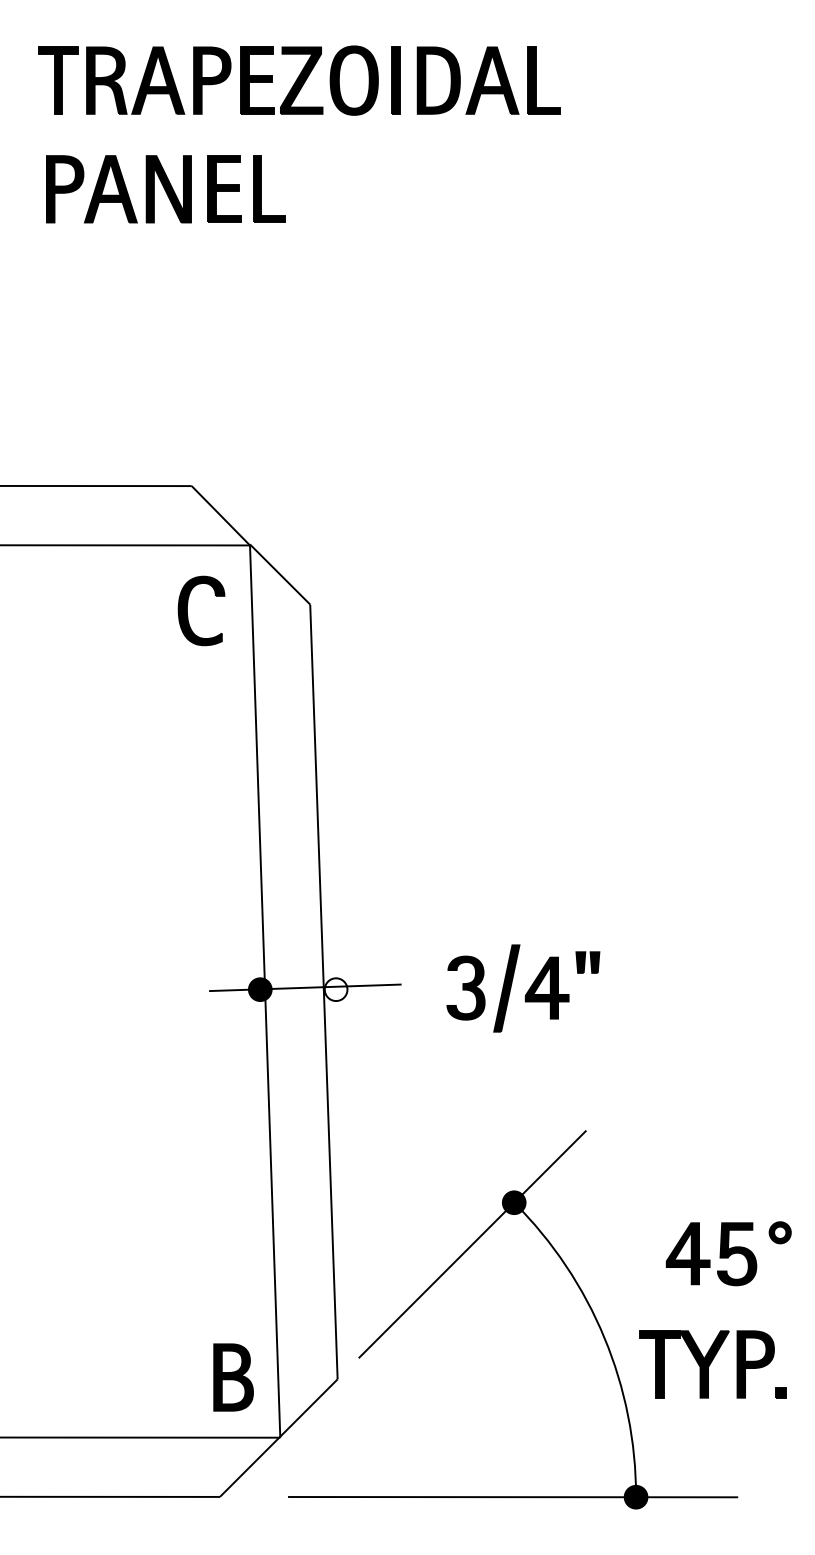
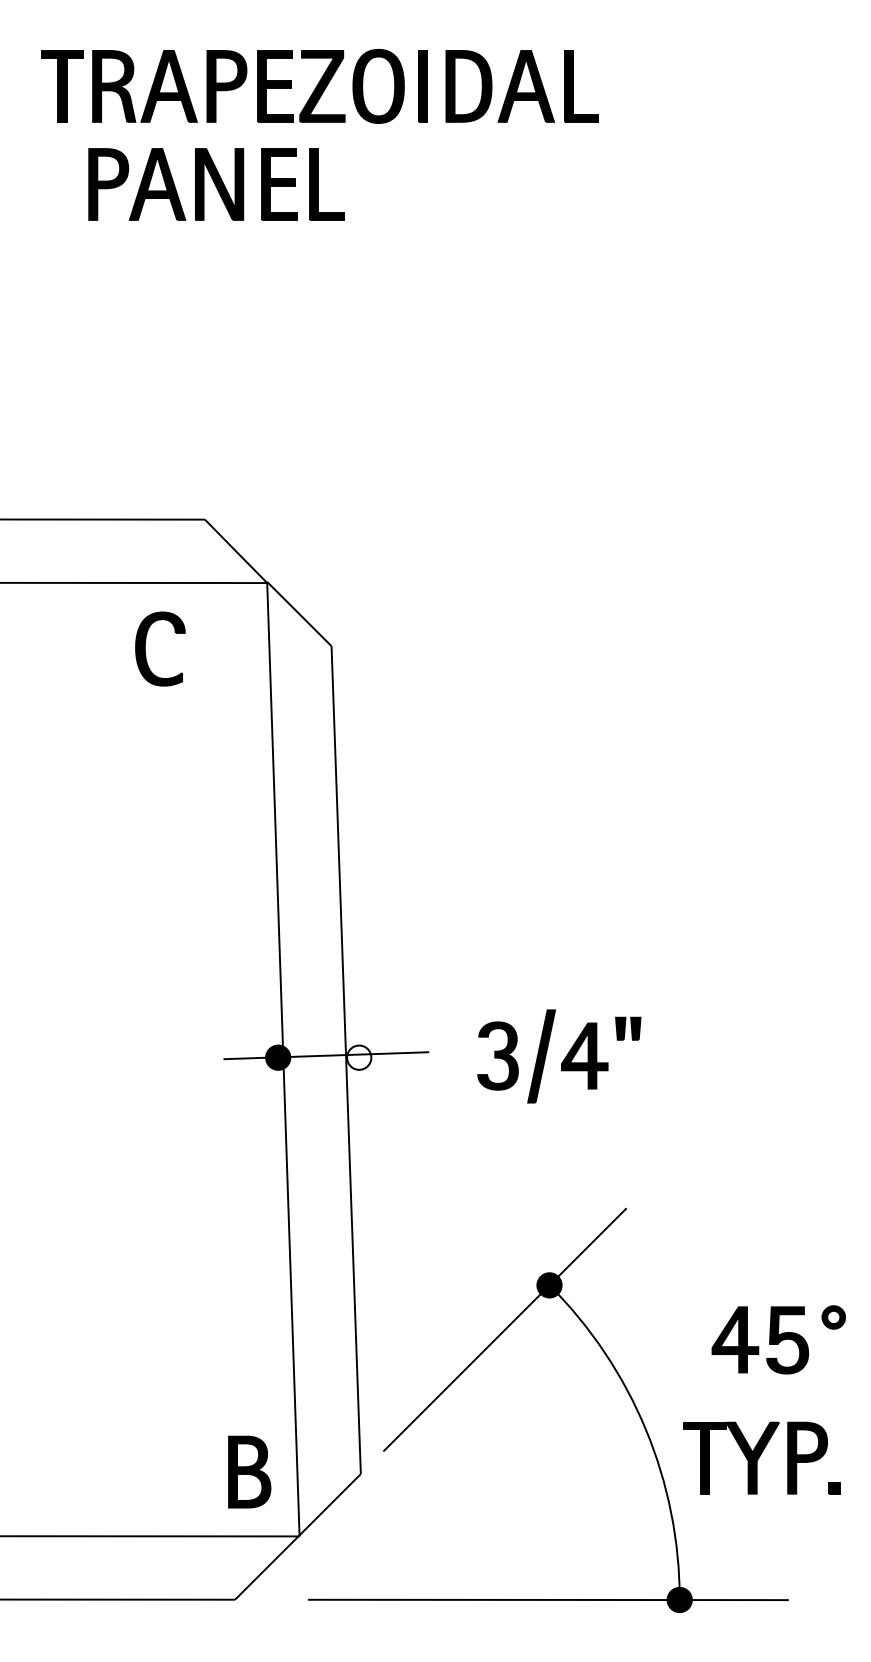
part: (166, 189) -> (216, 184), moved
part: (187, 610) -> (145, 648), moved

